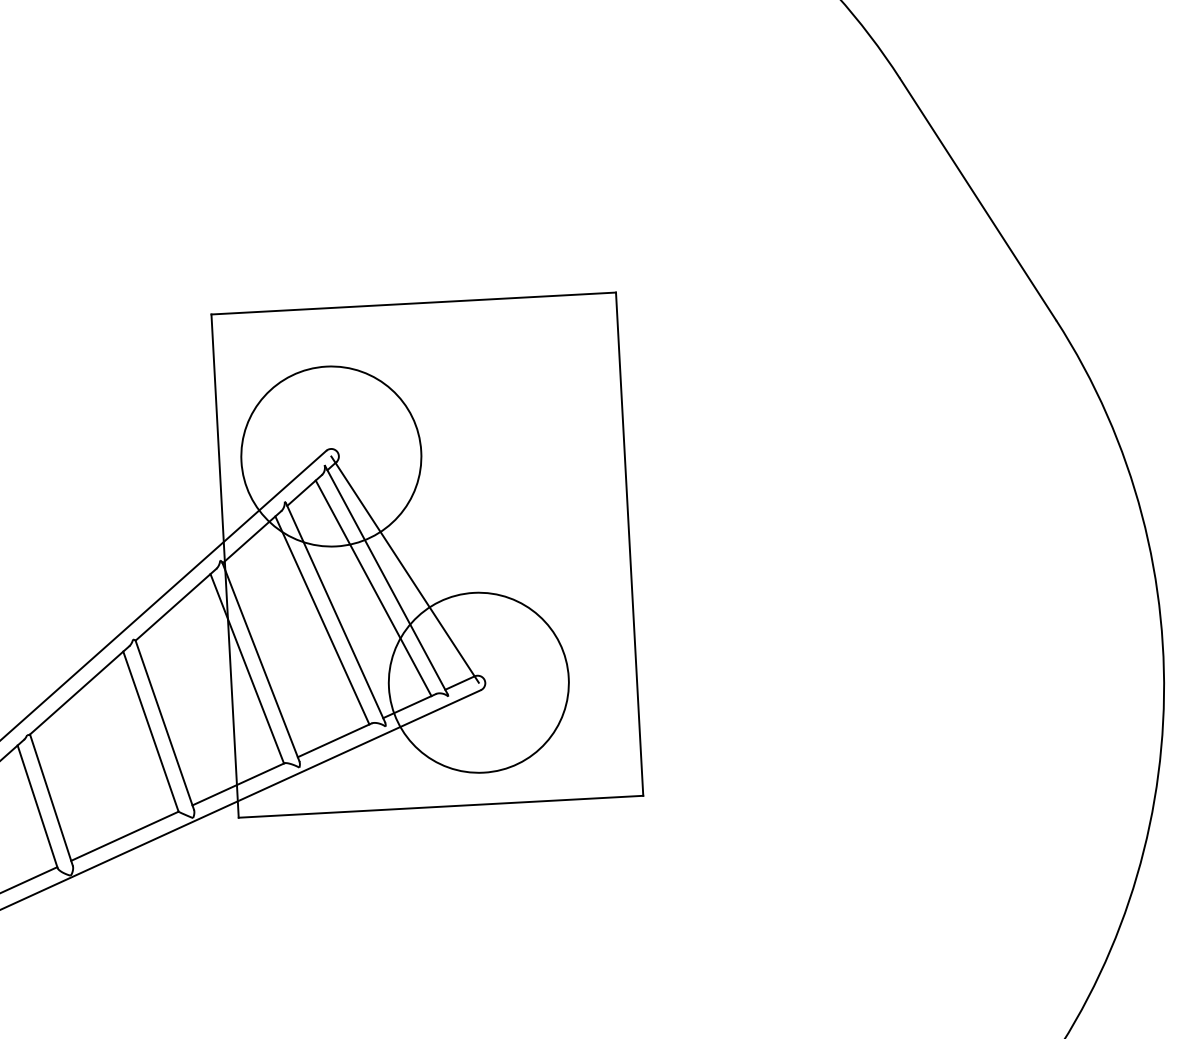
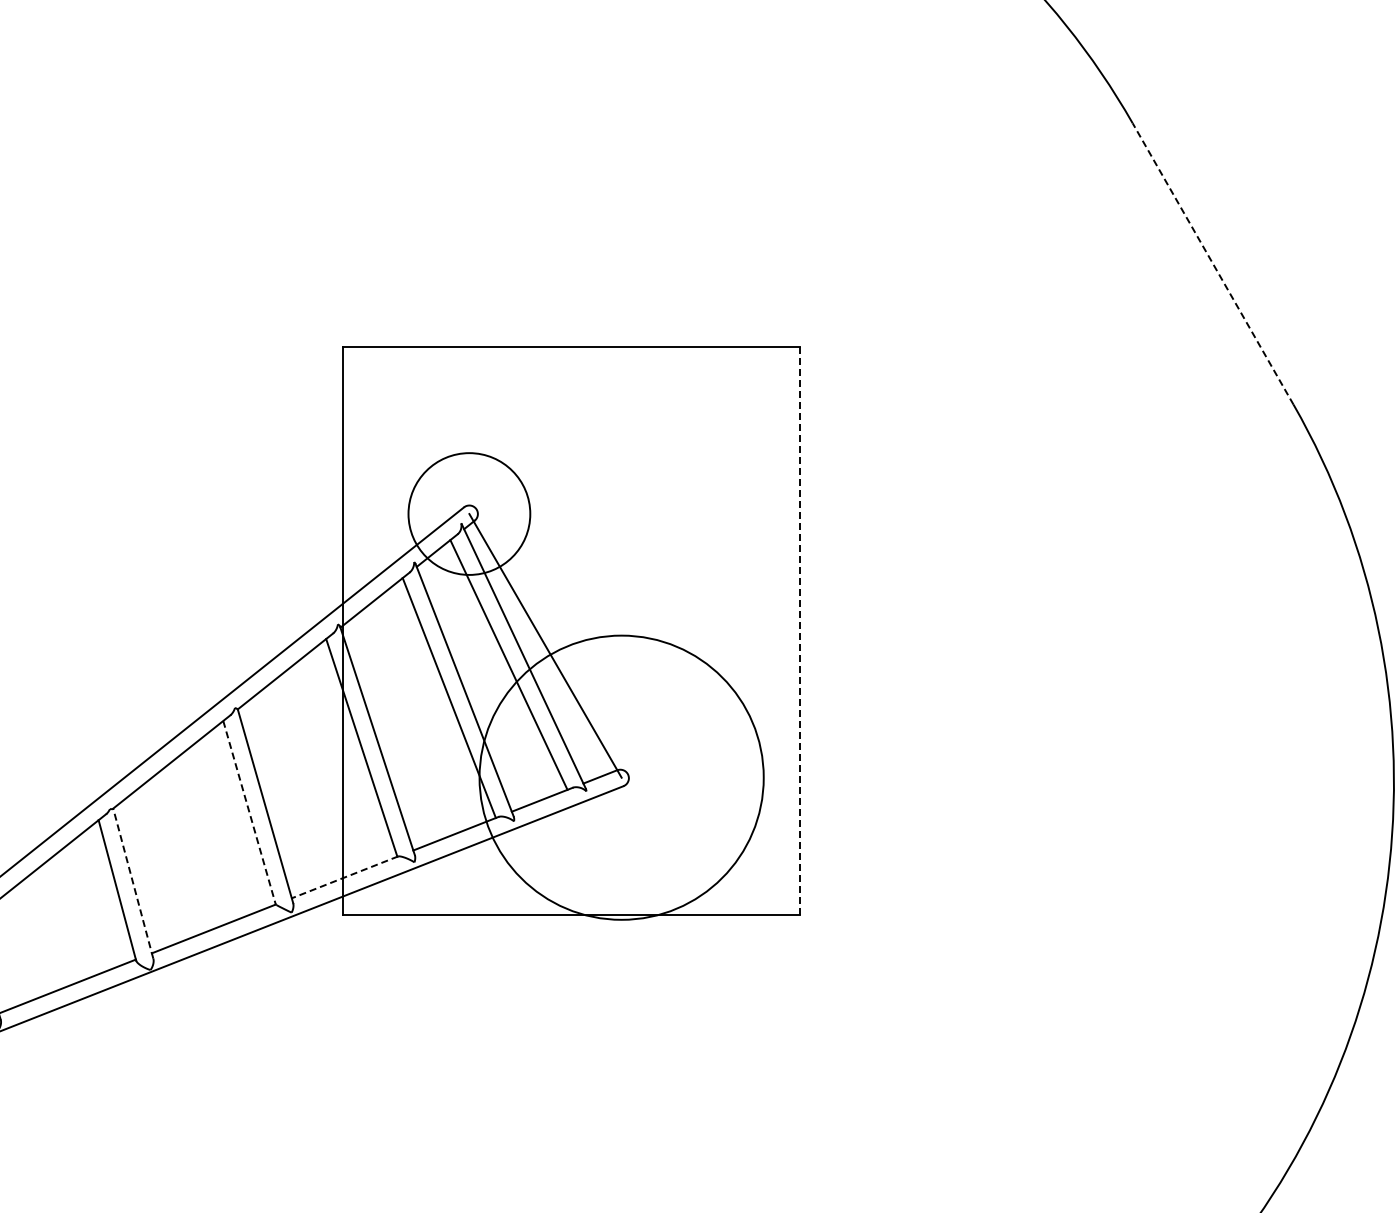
line: (977, 198) -> (1212, 263), solid -> dashed
circle: (330, 456) -> (468, 513), size x0.6
line: (629, 544) -> (799, 631), solid -> dashed
circle: (478, 682) -> (621, 777), size x1.4
line: (150, 731) -> (249, 812), solid -> dashed
line: (238, 784) -> (344, 877), solid -> dashed
line: (51, 799) -> (133, 883), solid -> dashed

